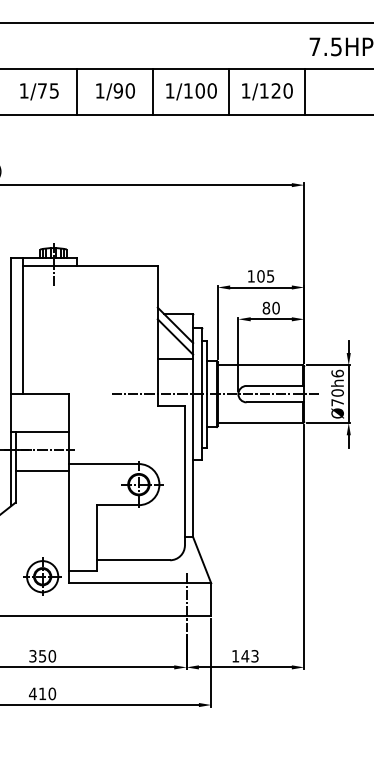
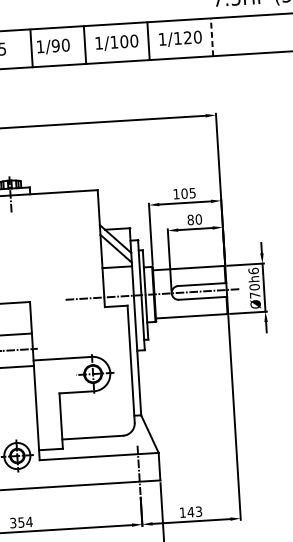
line: (77, 91) -> (31, 47), moved
line: (305, 92) -> (212, 37), solid -> dashed
text: (52, 656) -> (29, 522), 350 -> 354

